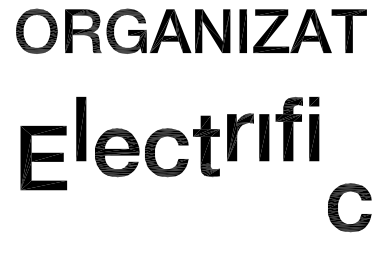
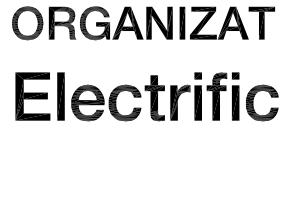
part: (264, 101) -> (198, 75), added
part: (157, 146) -> (118, 98), moved
part: (43, 157) -> (32, 96), moved
part: (338, 203) -> (253, 99), moved

